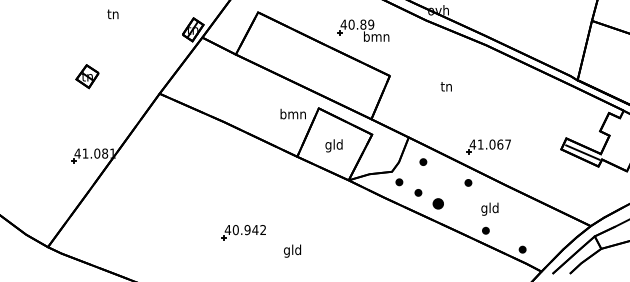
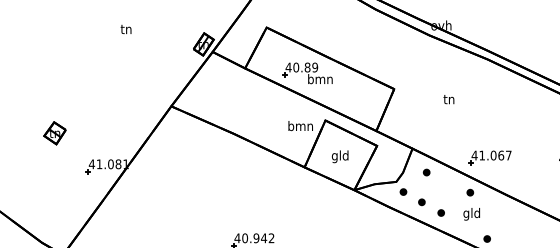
part: (363, 30) -> (307, 73), moved
part: (87, 76) -> (54, 133), moved
part: (438, 203) -> (441, 212), size x0.62
text: (489, 208) -> (471, 213), moved

